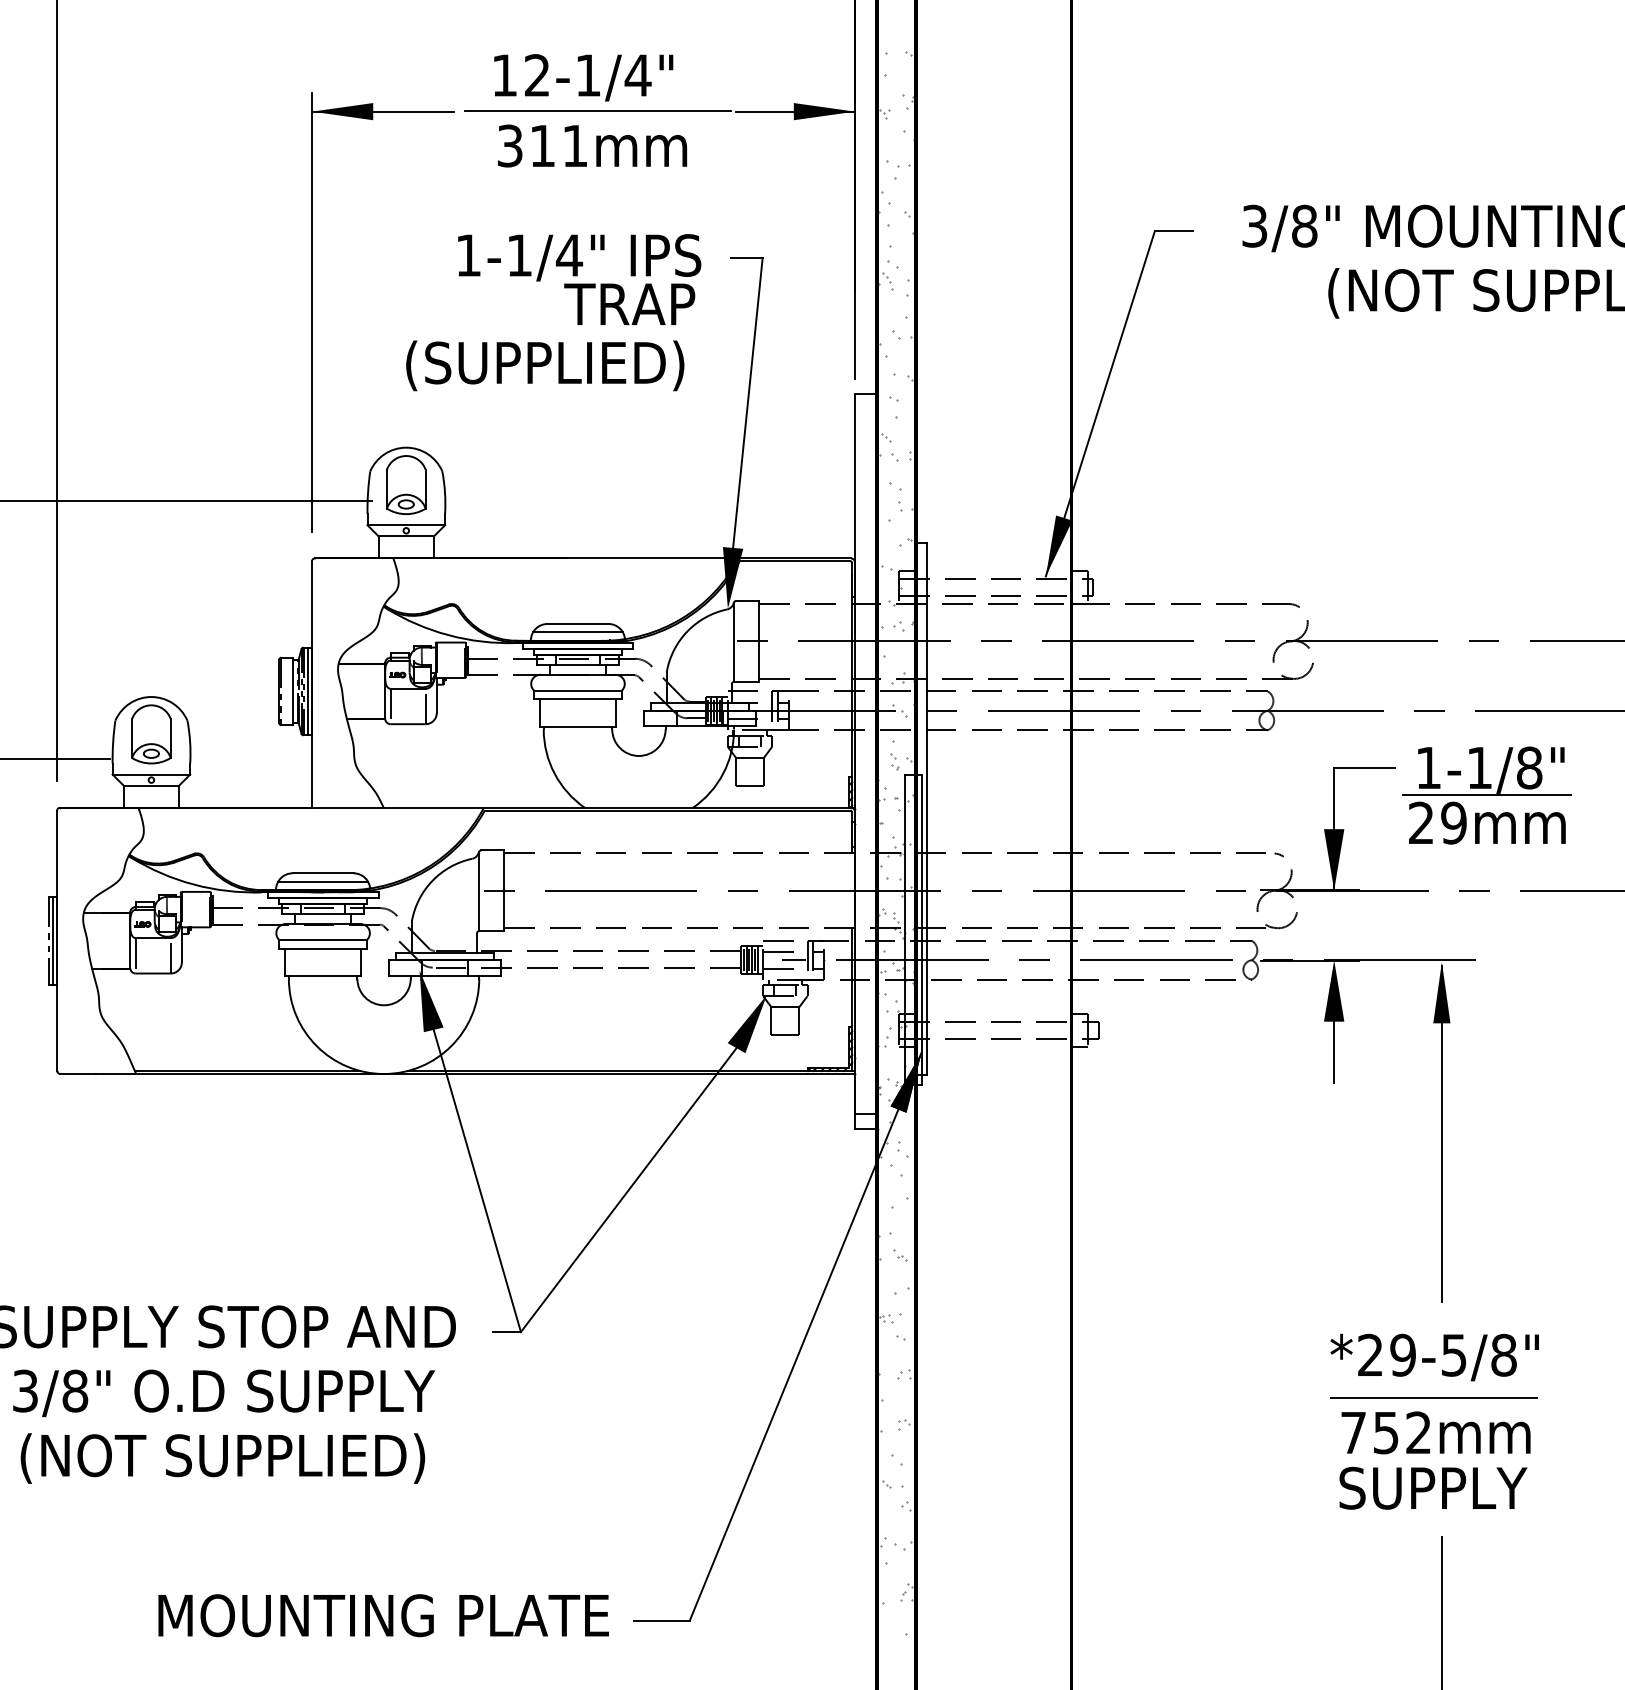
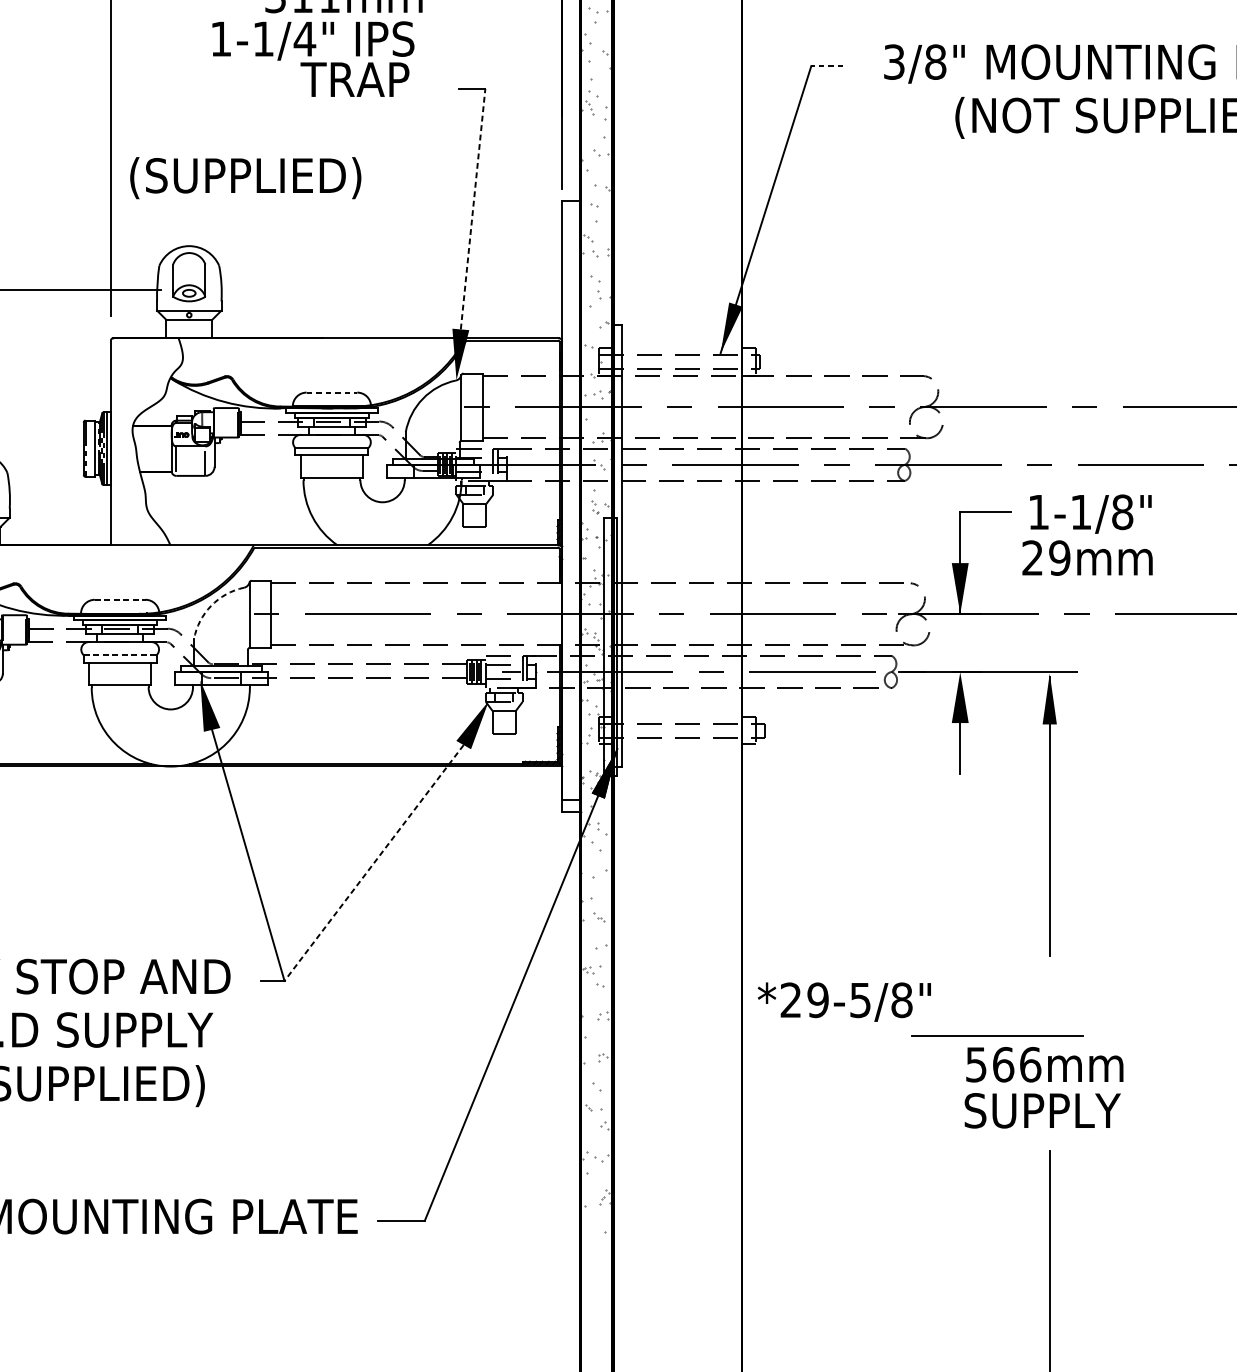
line: (1173, 231) -> (826, 66), solid -> dashed
text: (579, 279) -> (313, 59), moved
text: (545, 365) -> (245, 177), moved
line: (747, 403) -> (472, 209), solid -> dashed
line: (578, 623) -> (332, 392), solid -> dashed
line: (577, 632) -> (331, 399), removed
line: (1486, 794) -> (1086, 534), removed
line: (323, 873) -> (120, 599), solid -> dashed
arc: (432, 880) -> (211, 605), solid -> dashed
line: (322, 881) -> (119, 606), removed
line: (323, 939) -> (120, 654), solid -> dashed
line: (628, 1190) -> (373, 863), solid -> dashed
text: (1434, 1357) -> (844, 1002), moved
line: (1433, 1397) -> (997, 1035), moved
text: (1386, 1432) -> (1003, 1064), 752mm -> 566mm

